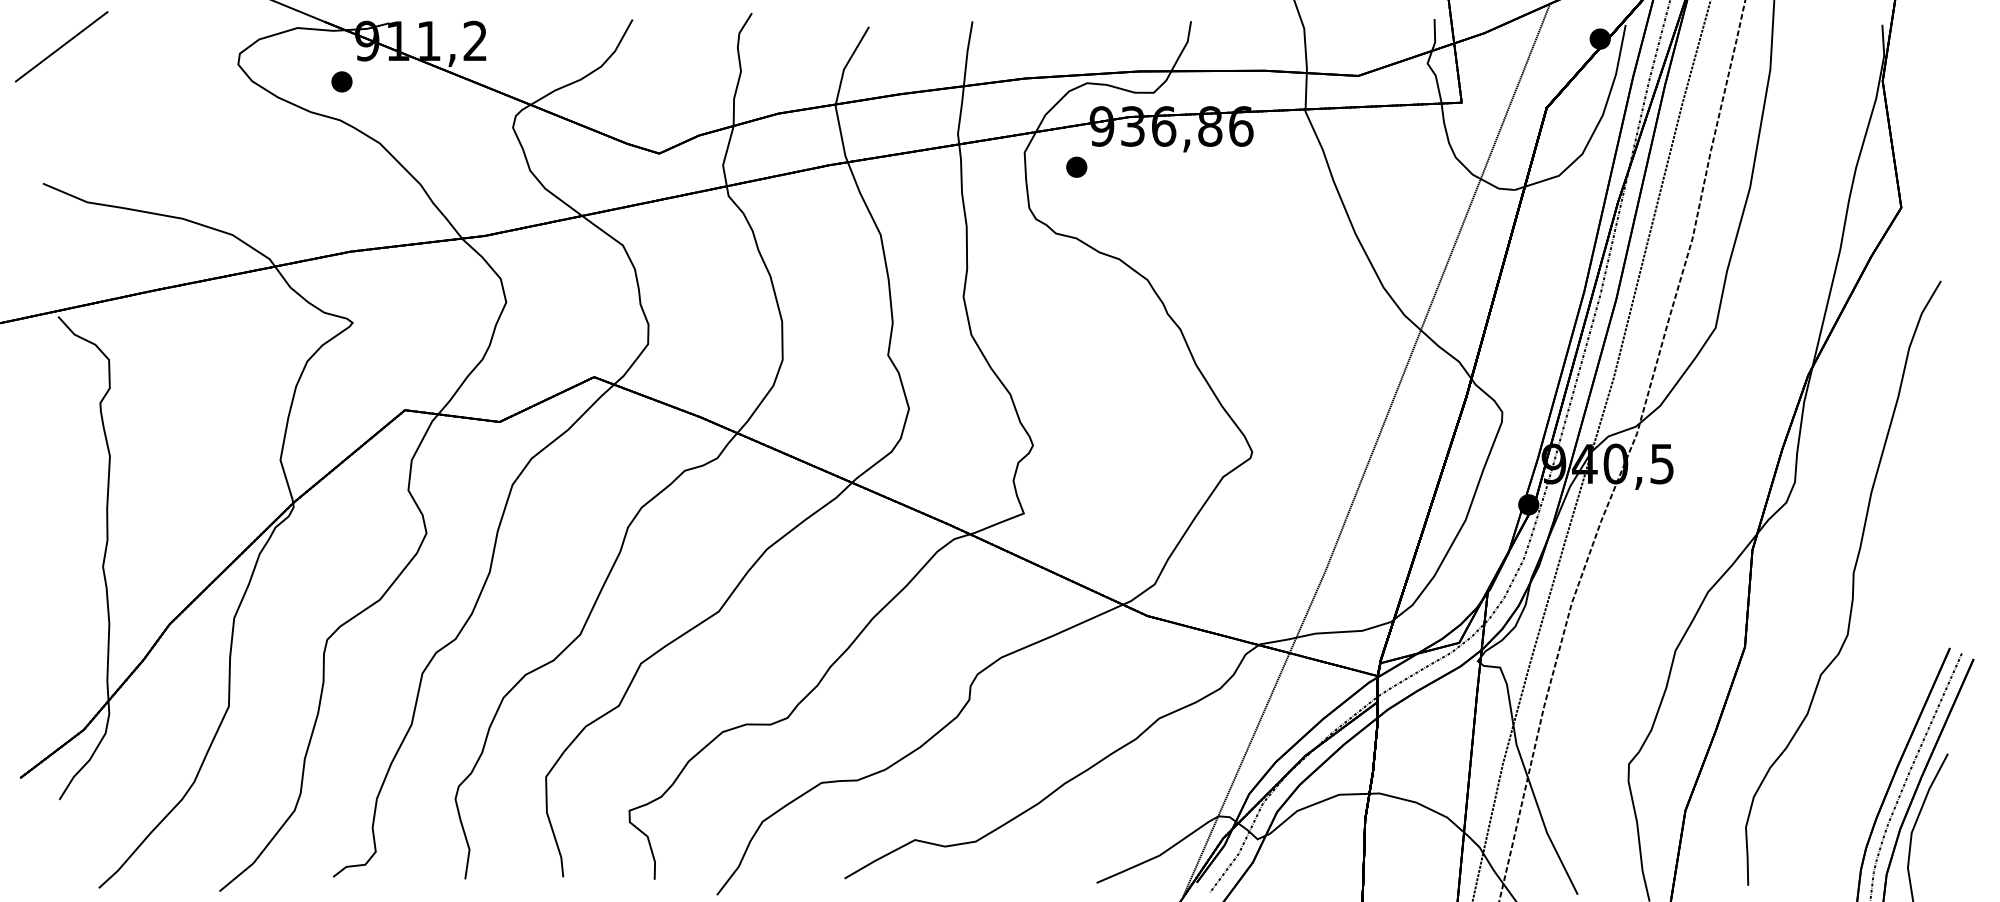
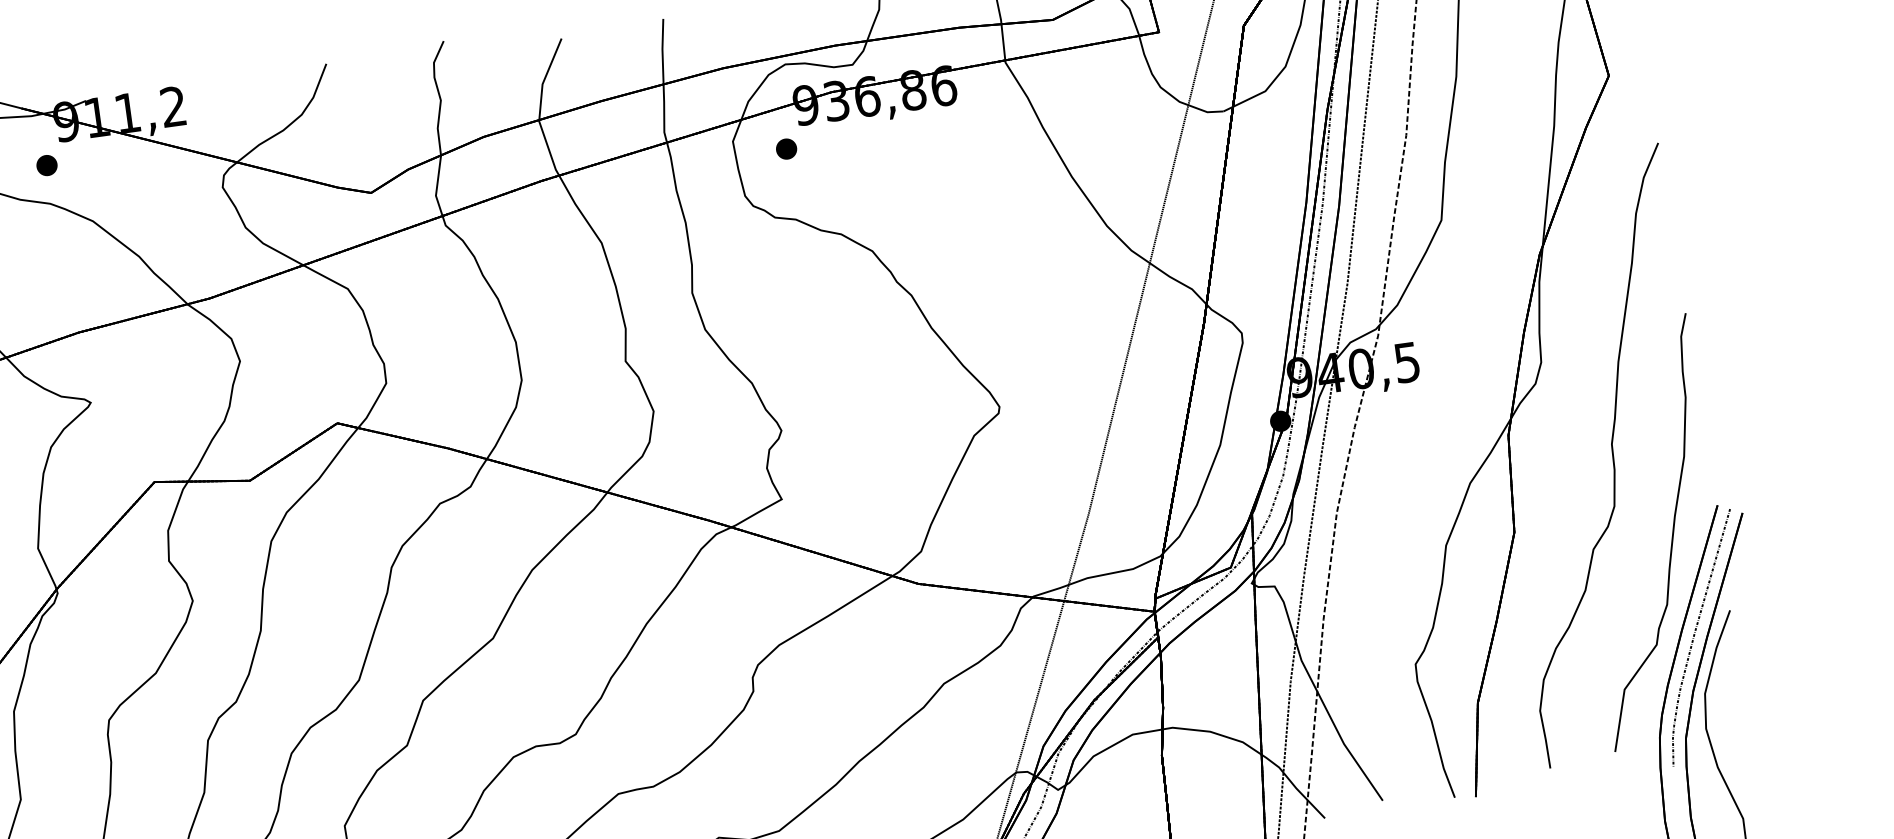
curve: (1900, 671) -> (1671, 535), added

